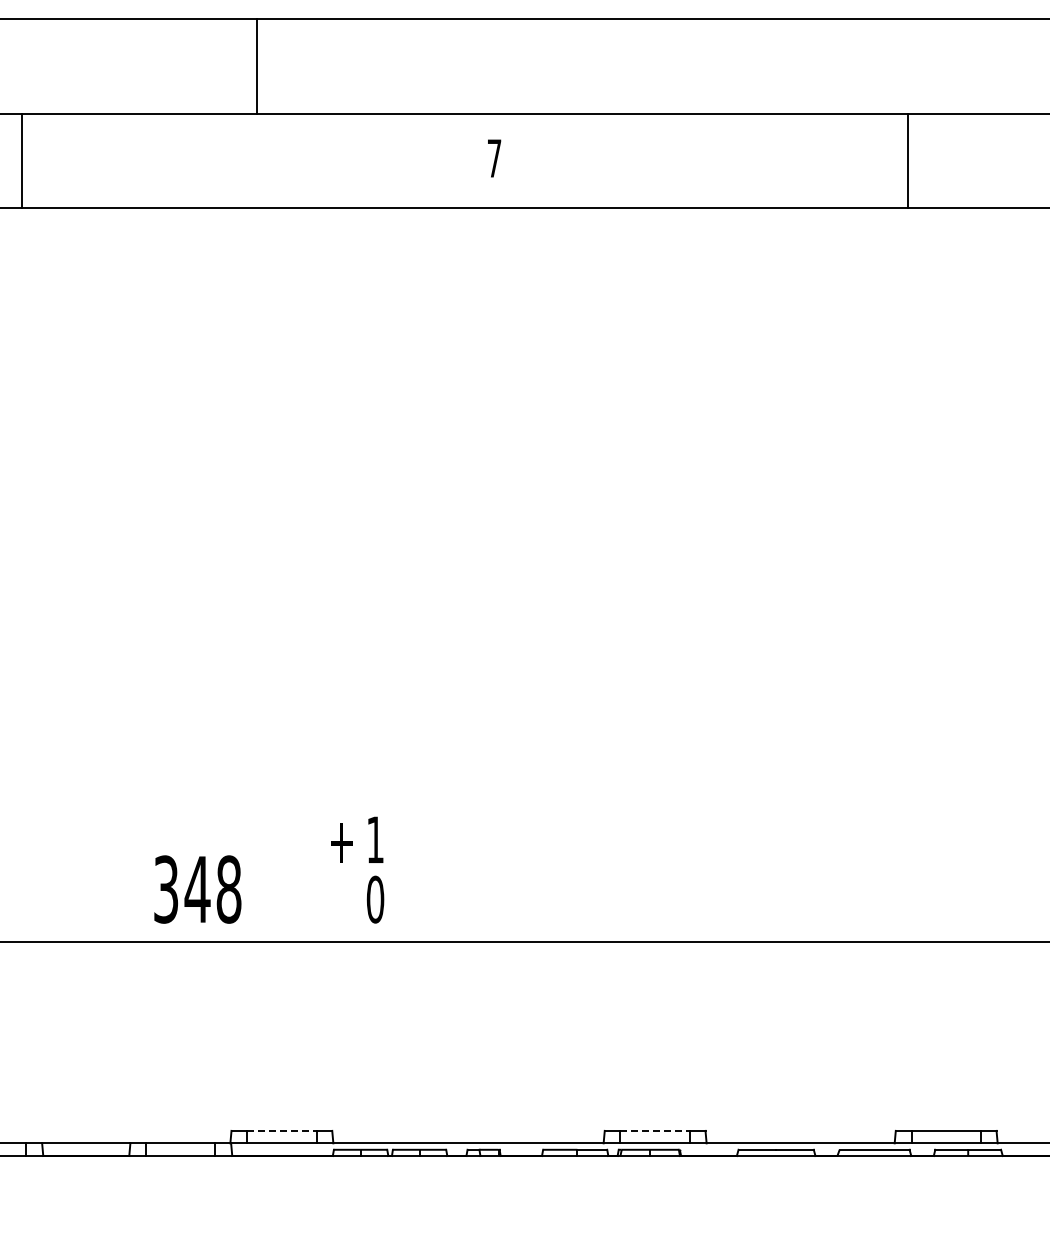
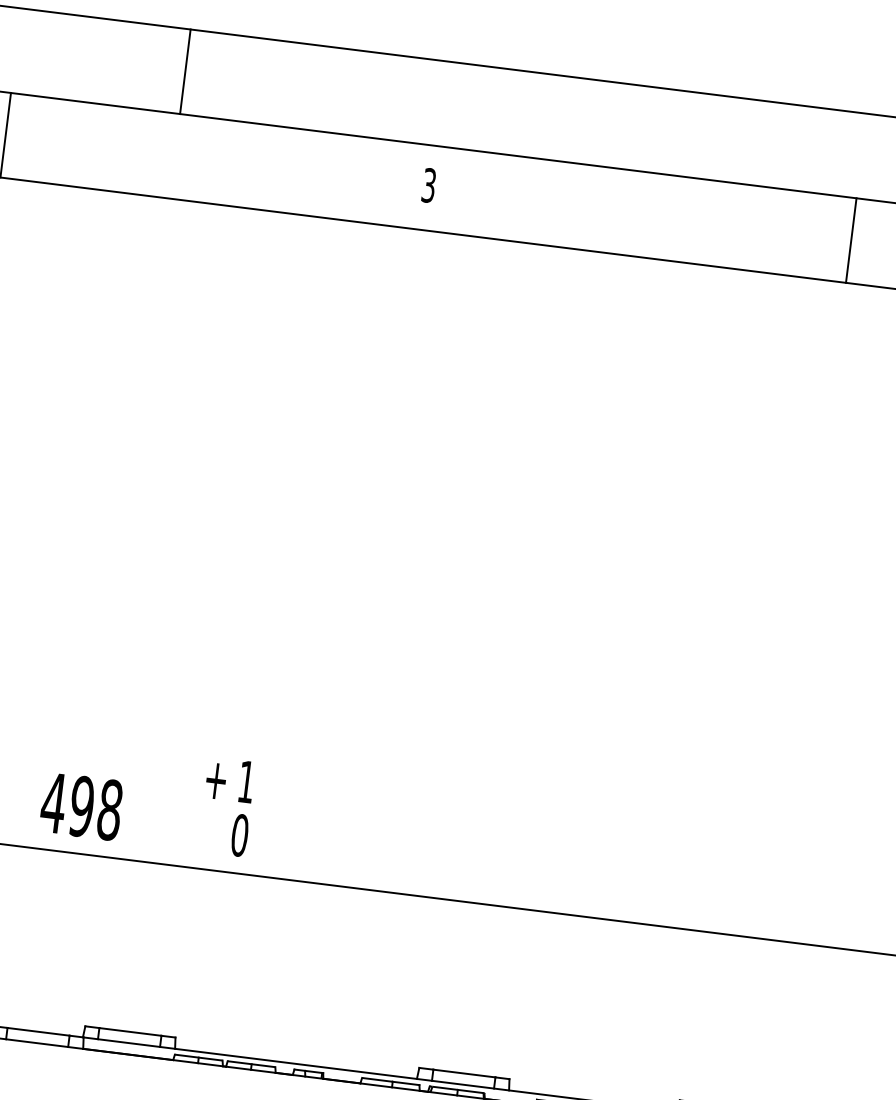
line: (256, 66) -> (185, 71), moved
text: (494, 158) -> (429, 185), 7 -> 3
line: (907, 160) -> (851, 239), moved
text: (181, 889) -> (67, 804), 348 -> 498
line: (281, 1130) -> (130, 1031), dashed -> solid
line: (655, 1130) -> (464, 1073), dashed -> solid

